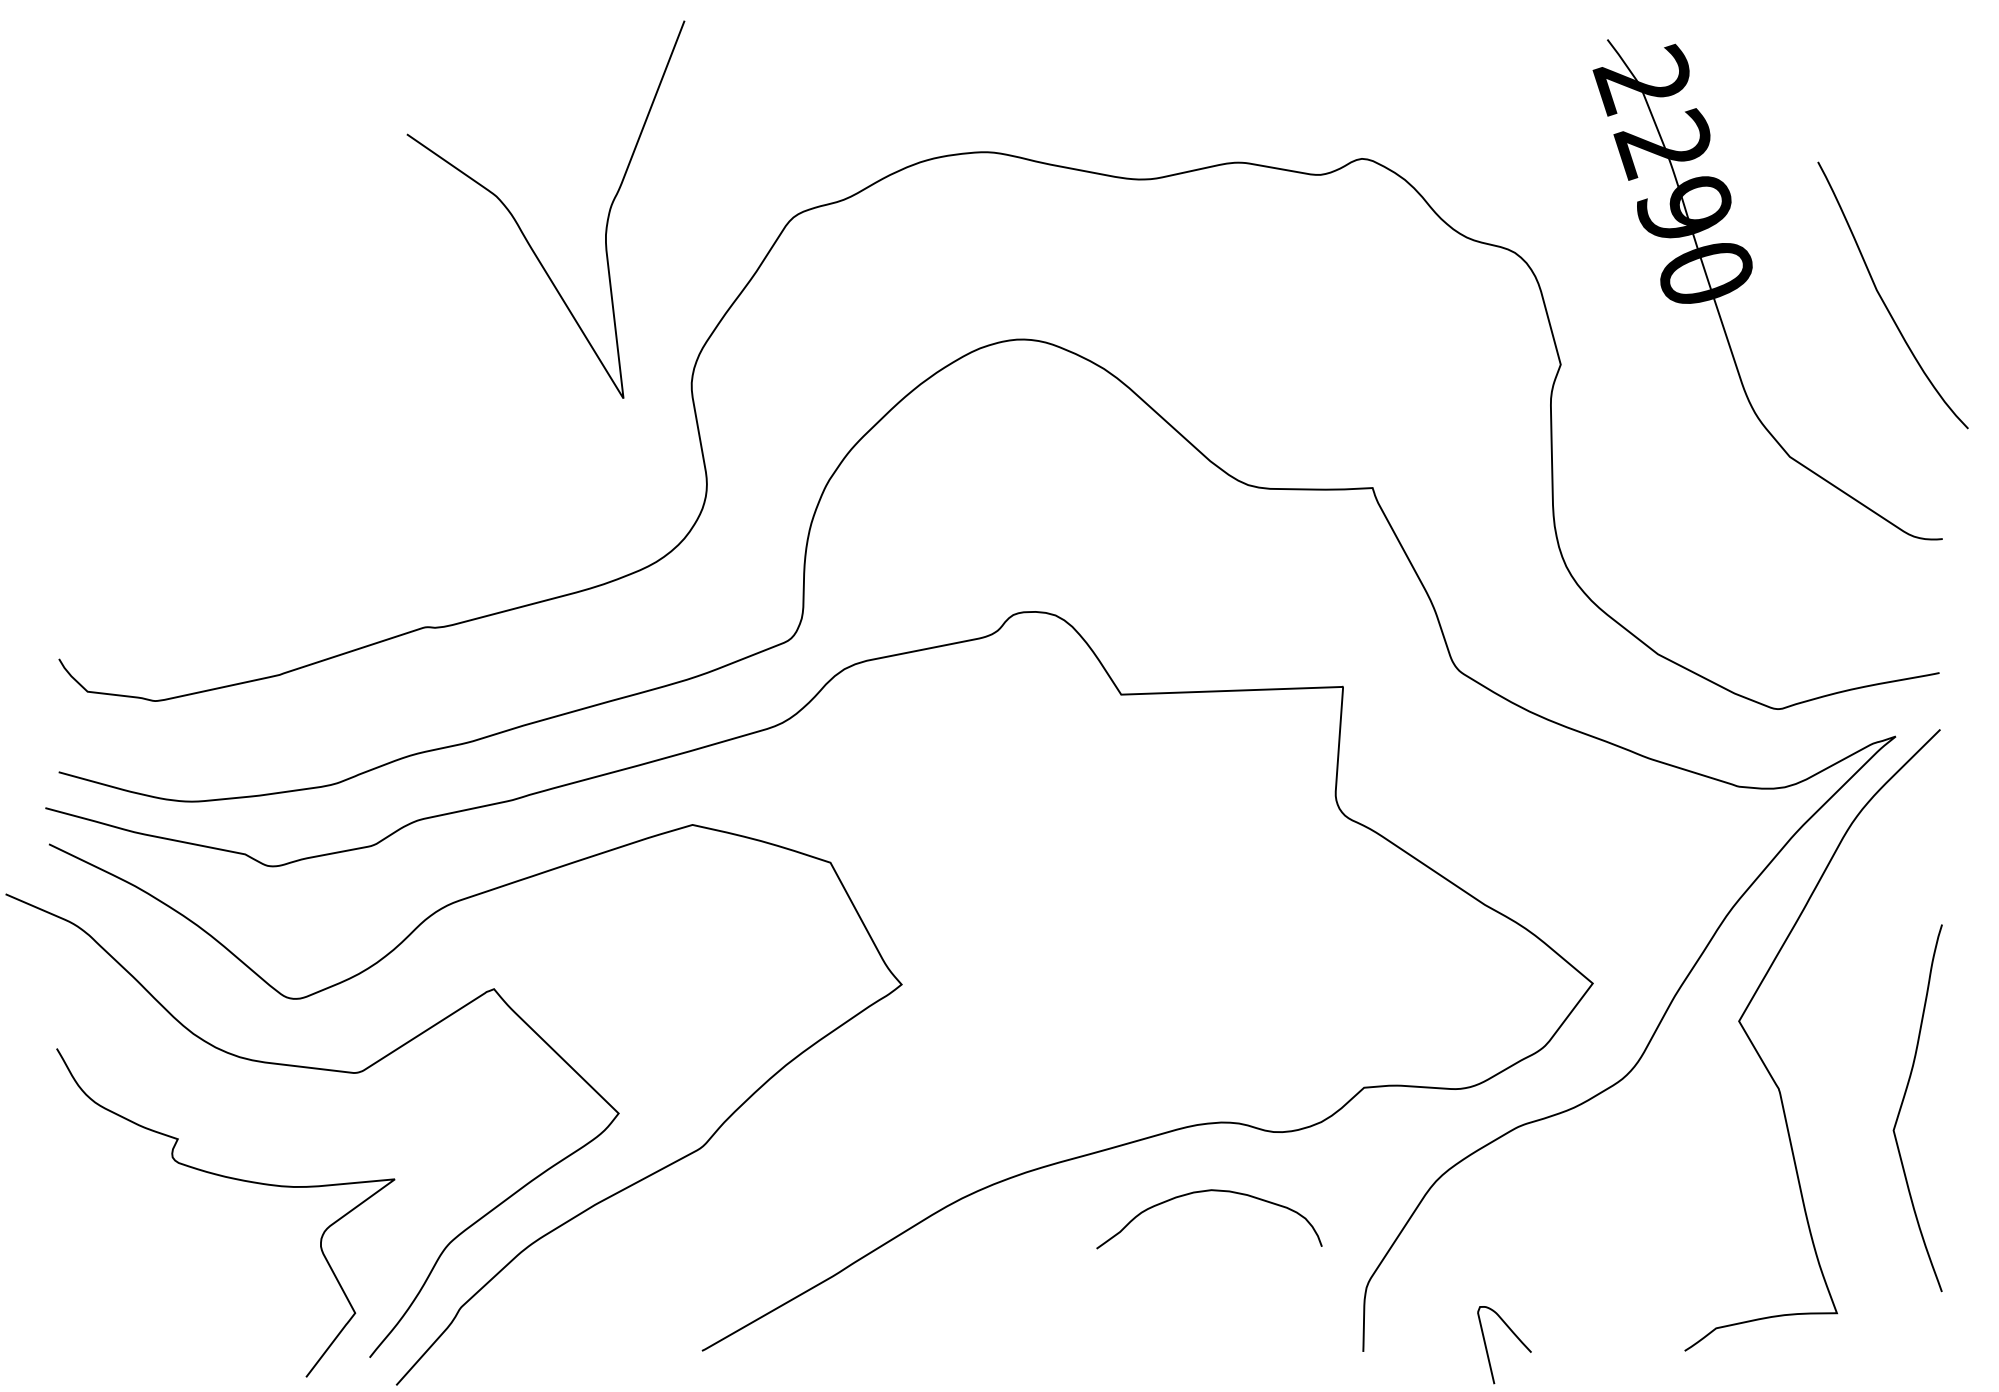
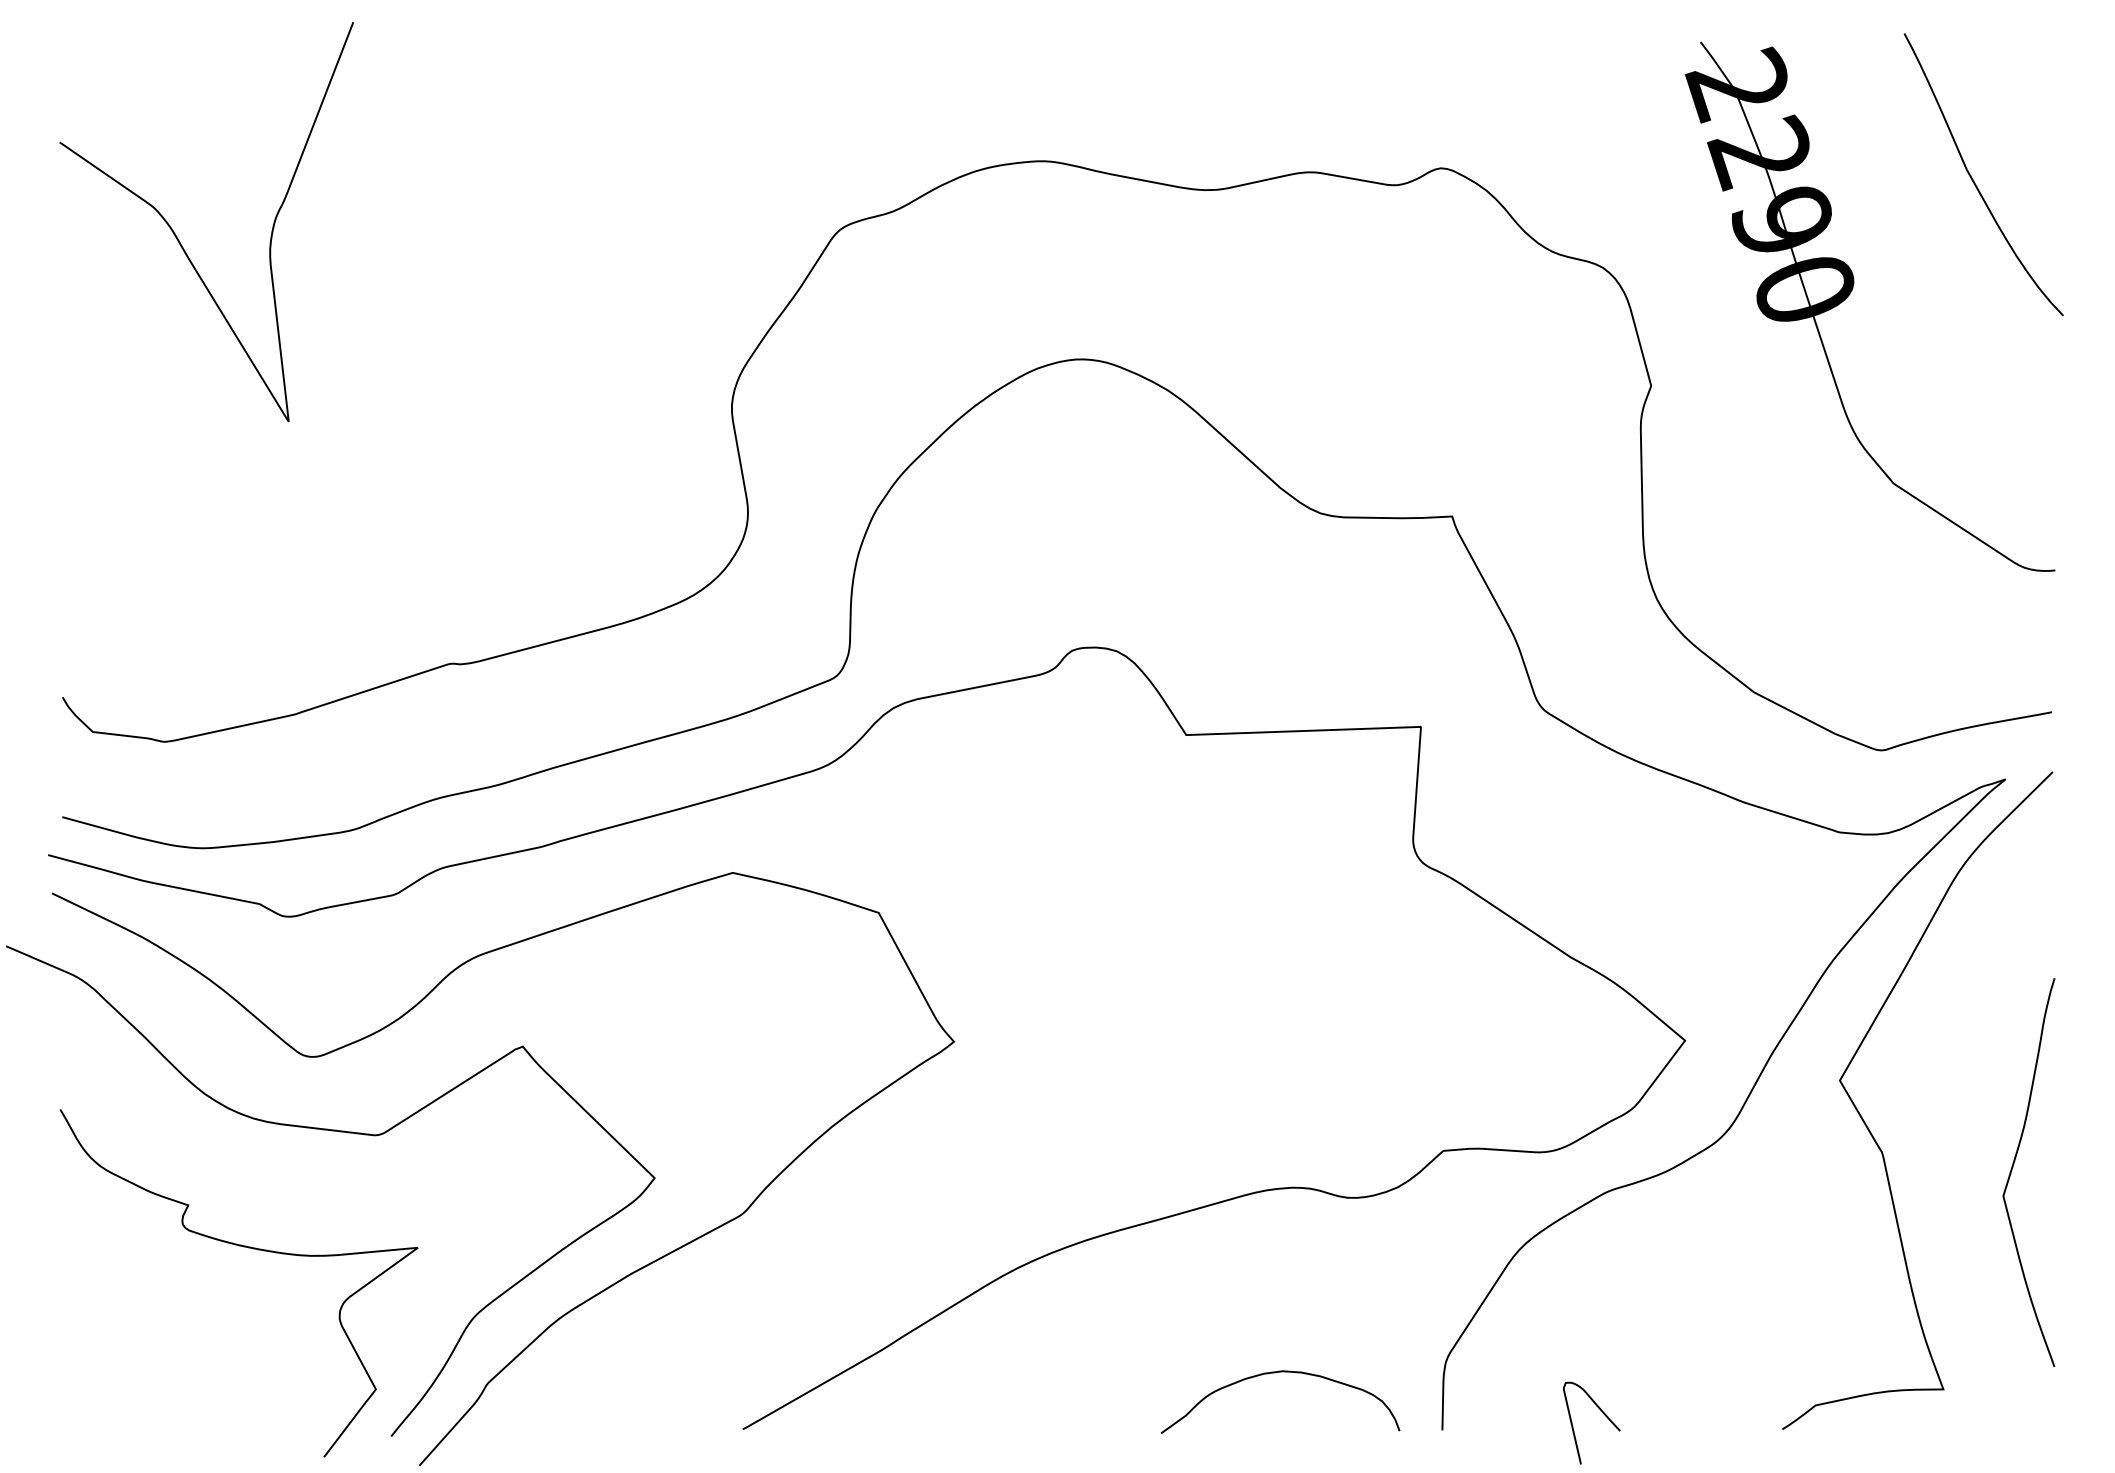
curve: (518, 223) -> (177, 236), moved
curve: (1883, 299) -> (1973, 179), moved
curve: (1204, 1192) -> (1275, 1373), moved

